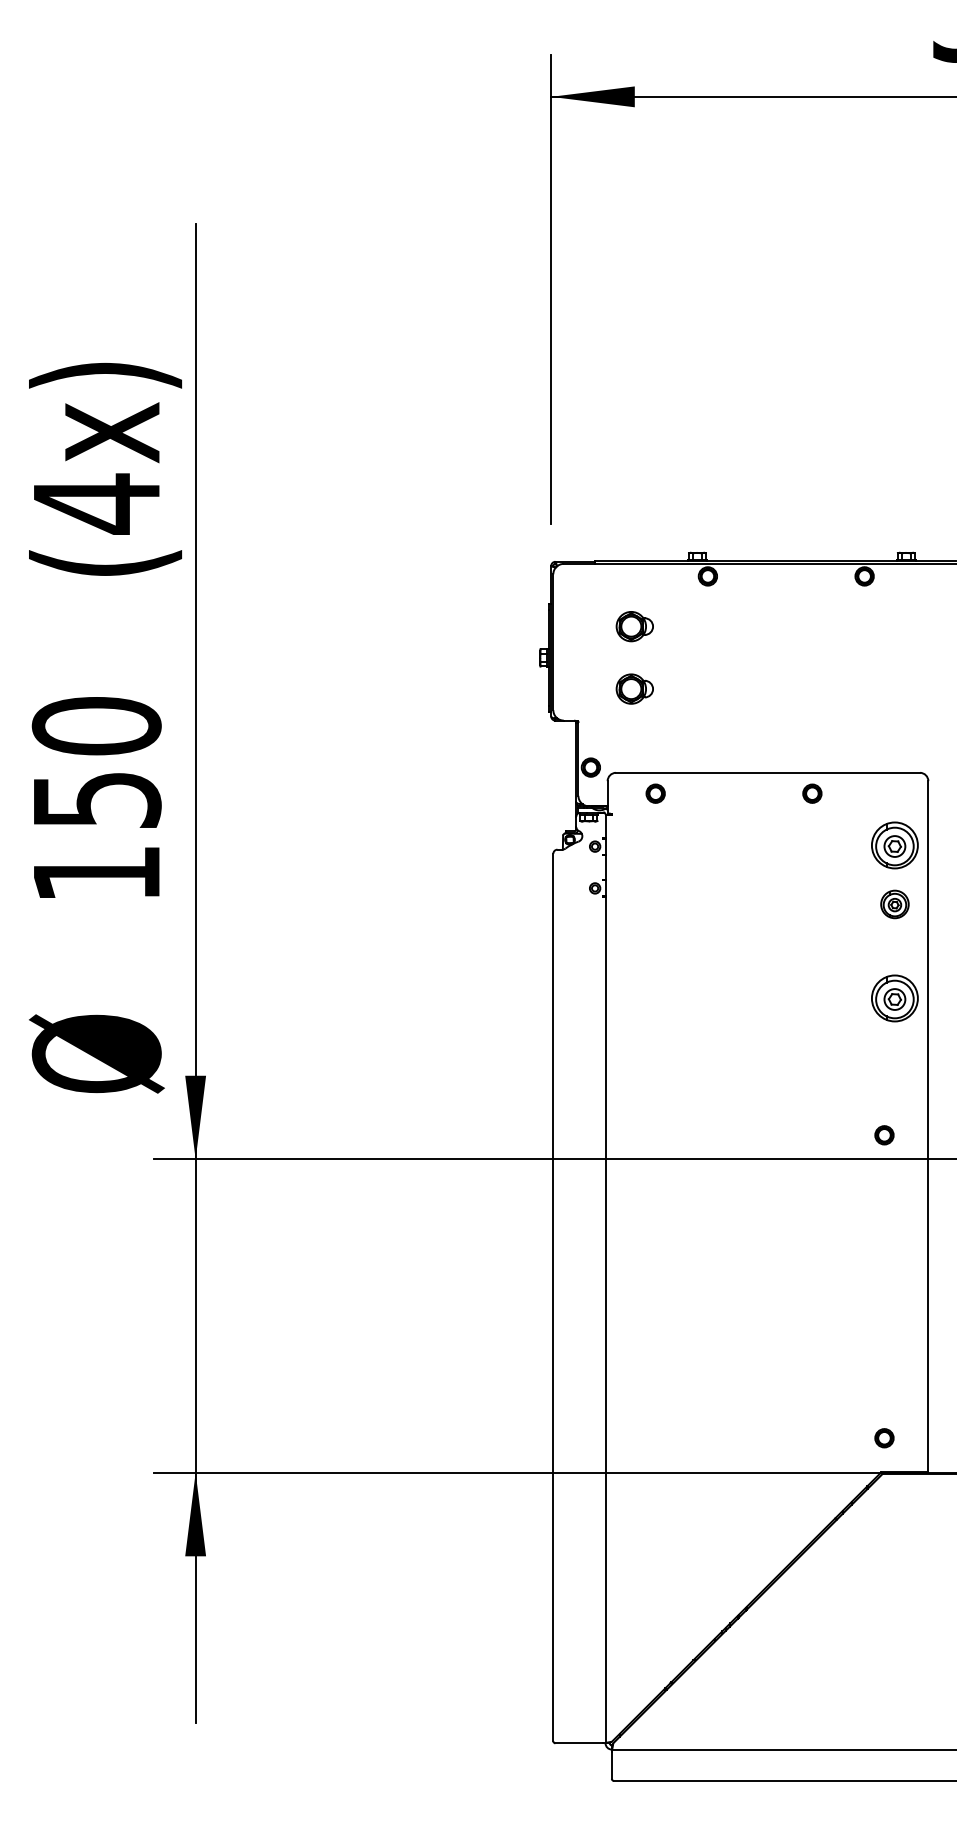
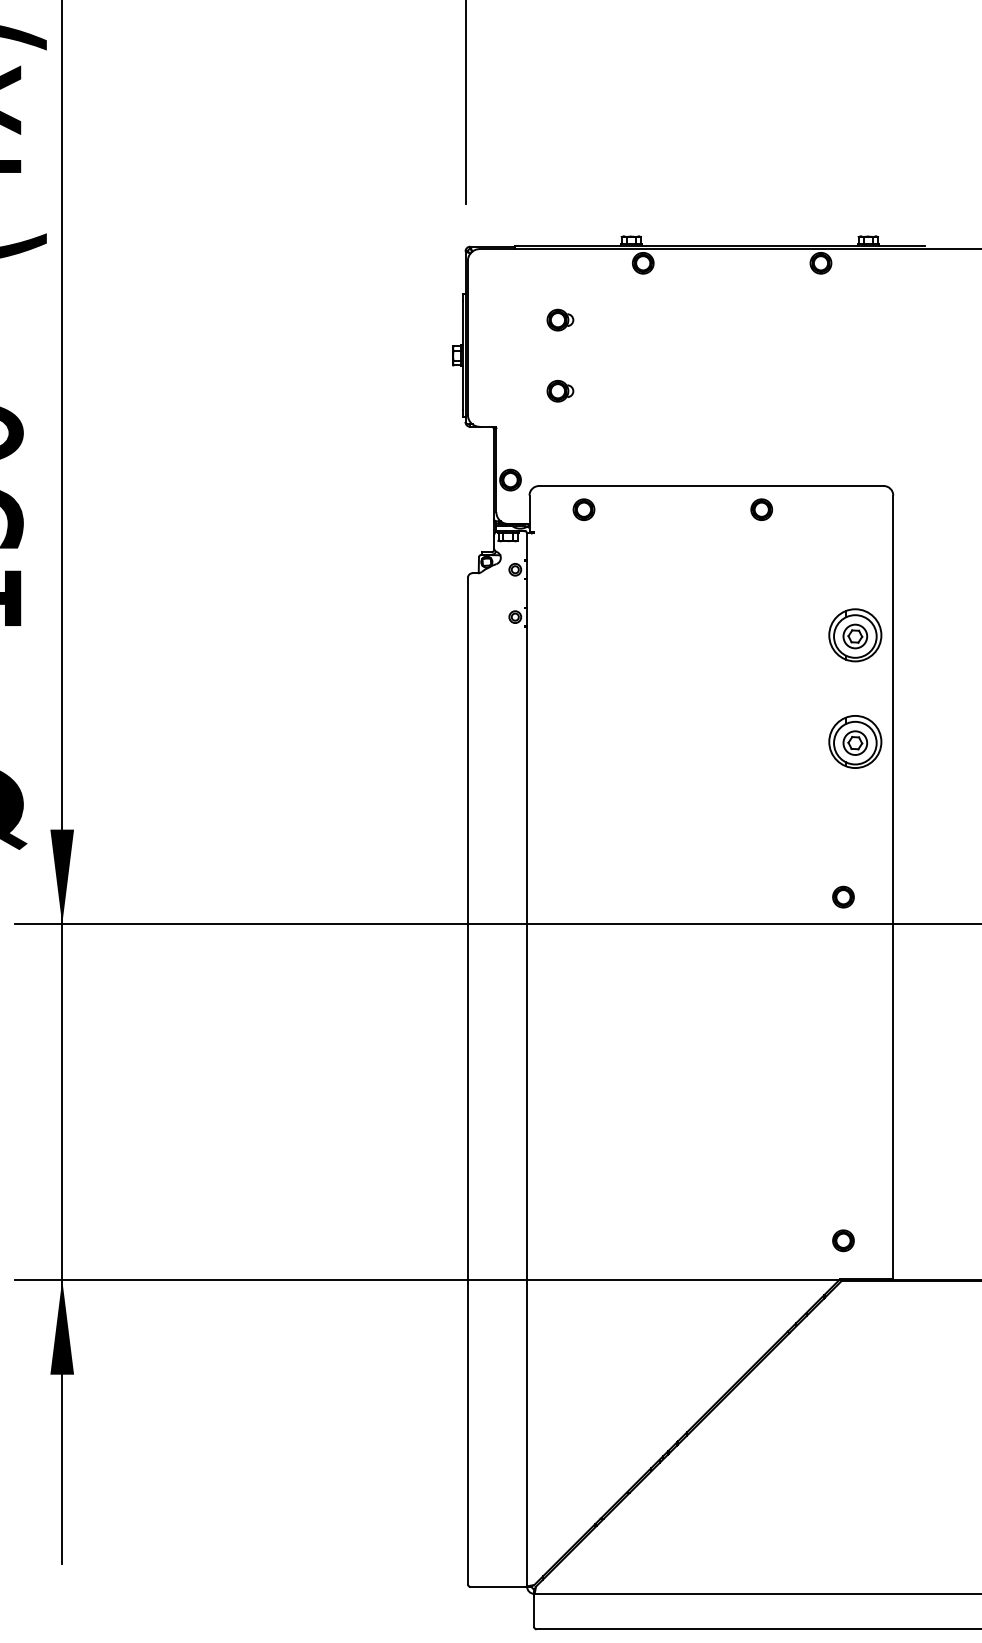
part: (634, 626) -> (559, 320), size x0.62
part: (634, 689) -> (559, 391), size x0.62
part: (894, 845) -> (854, 568), removed
part: (894, 904) -> (854, 635), size x1.67

